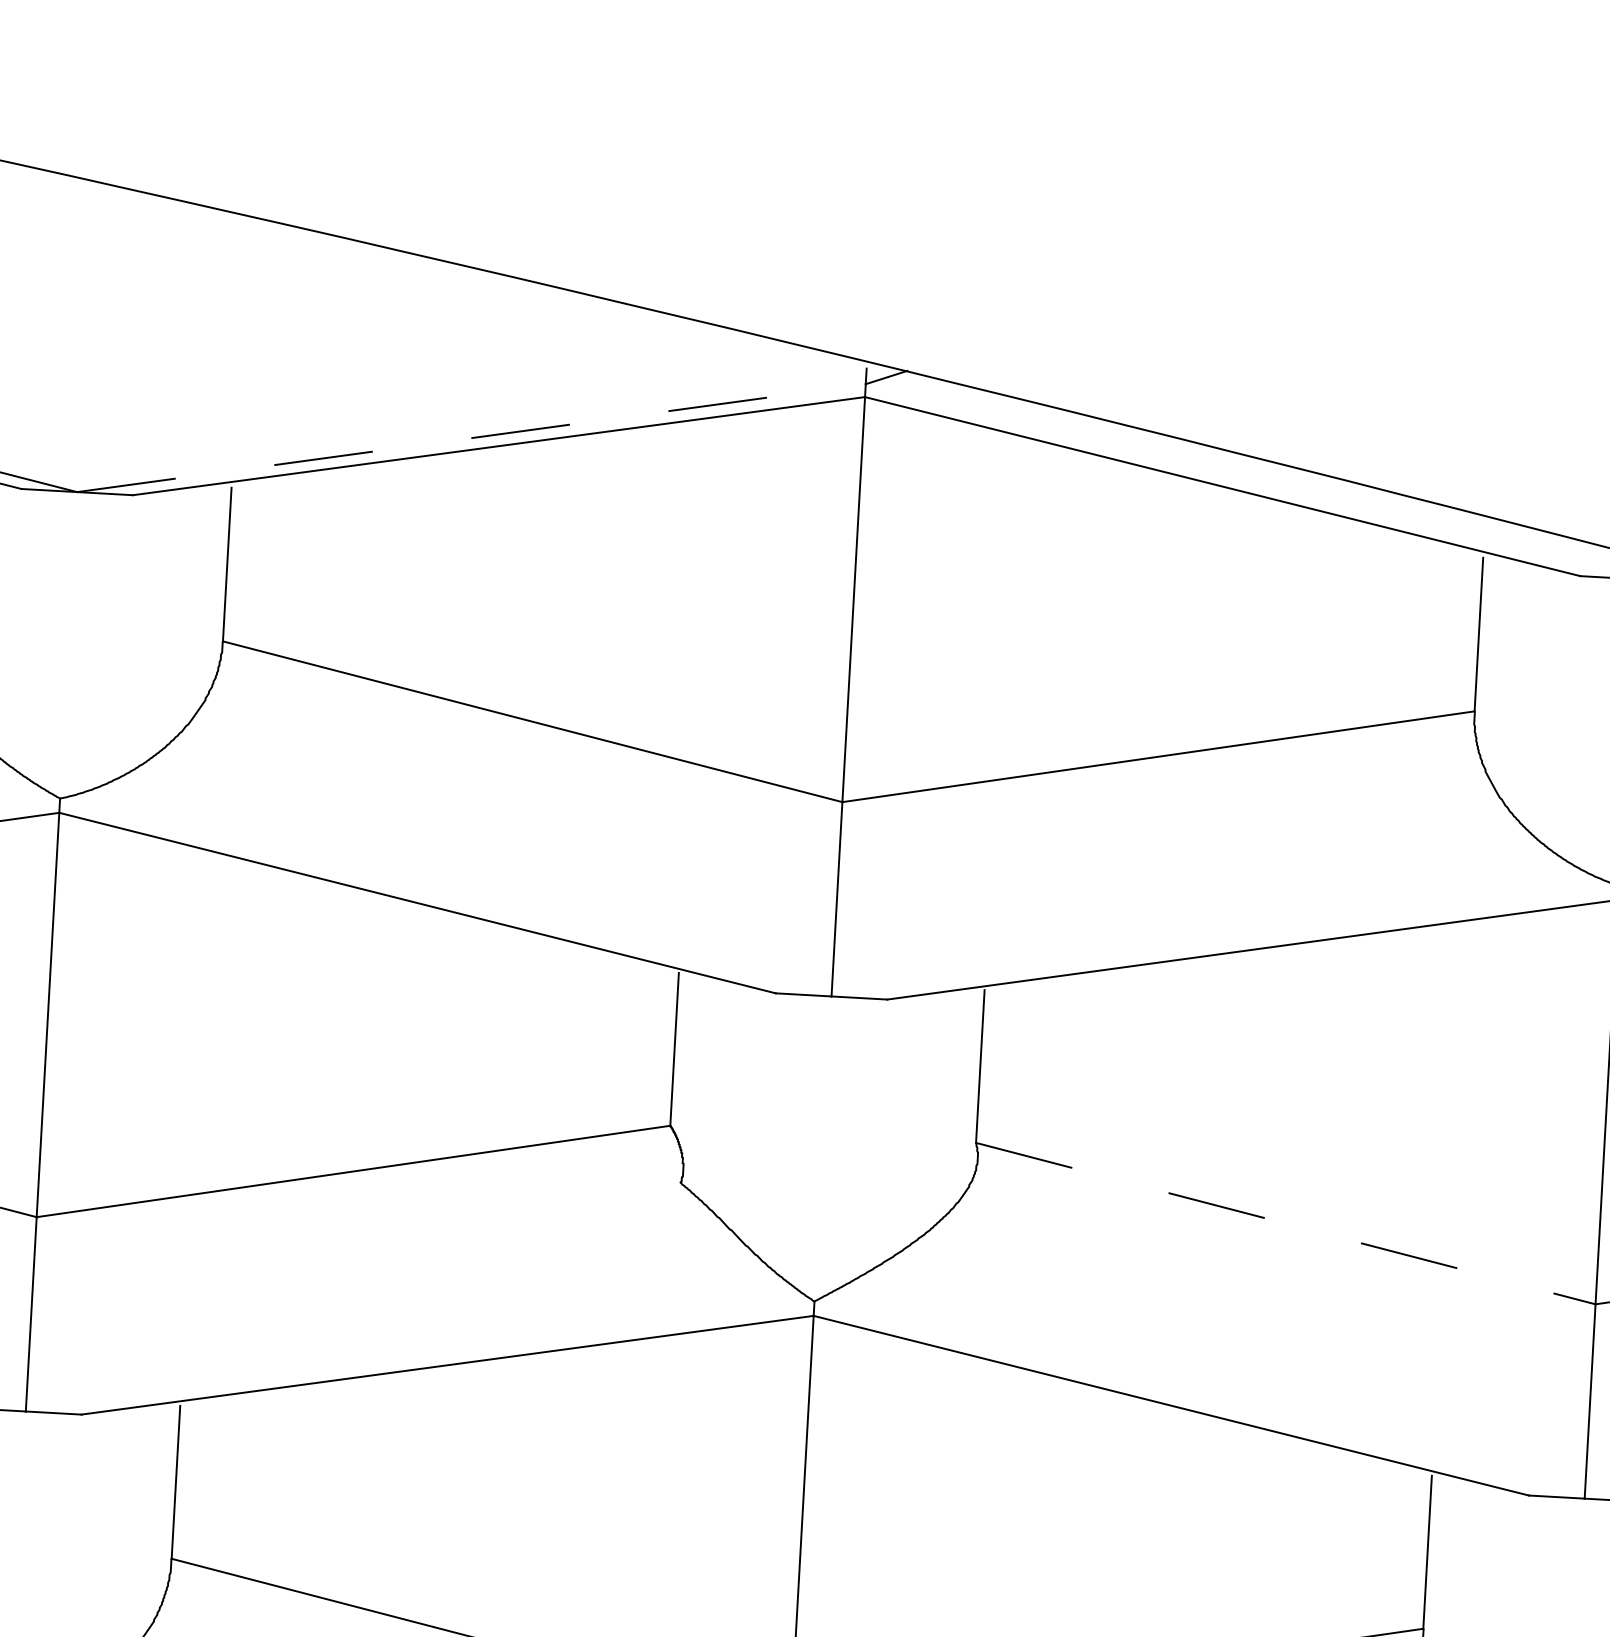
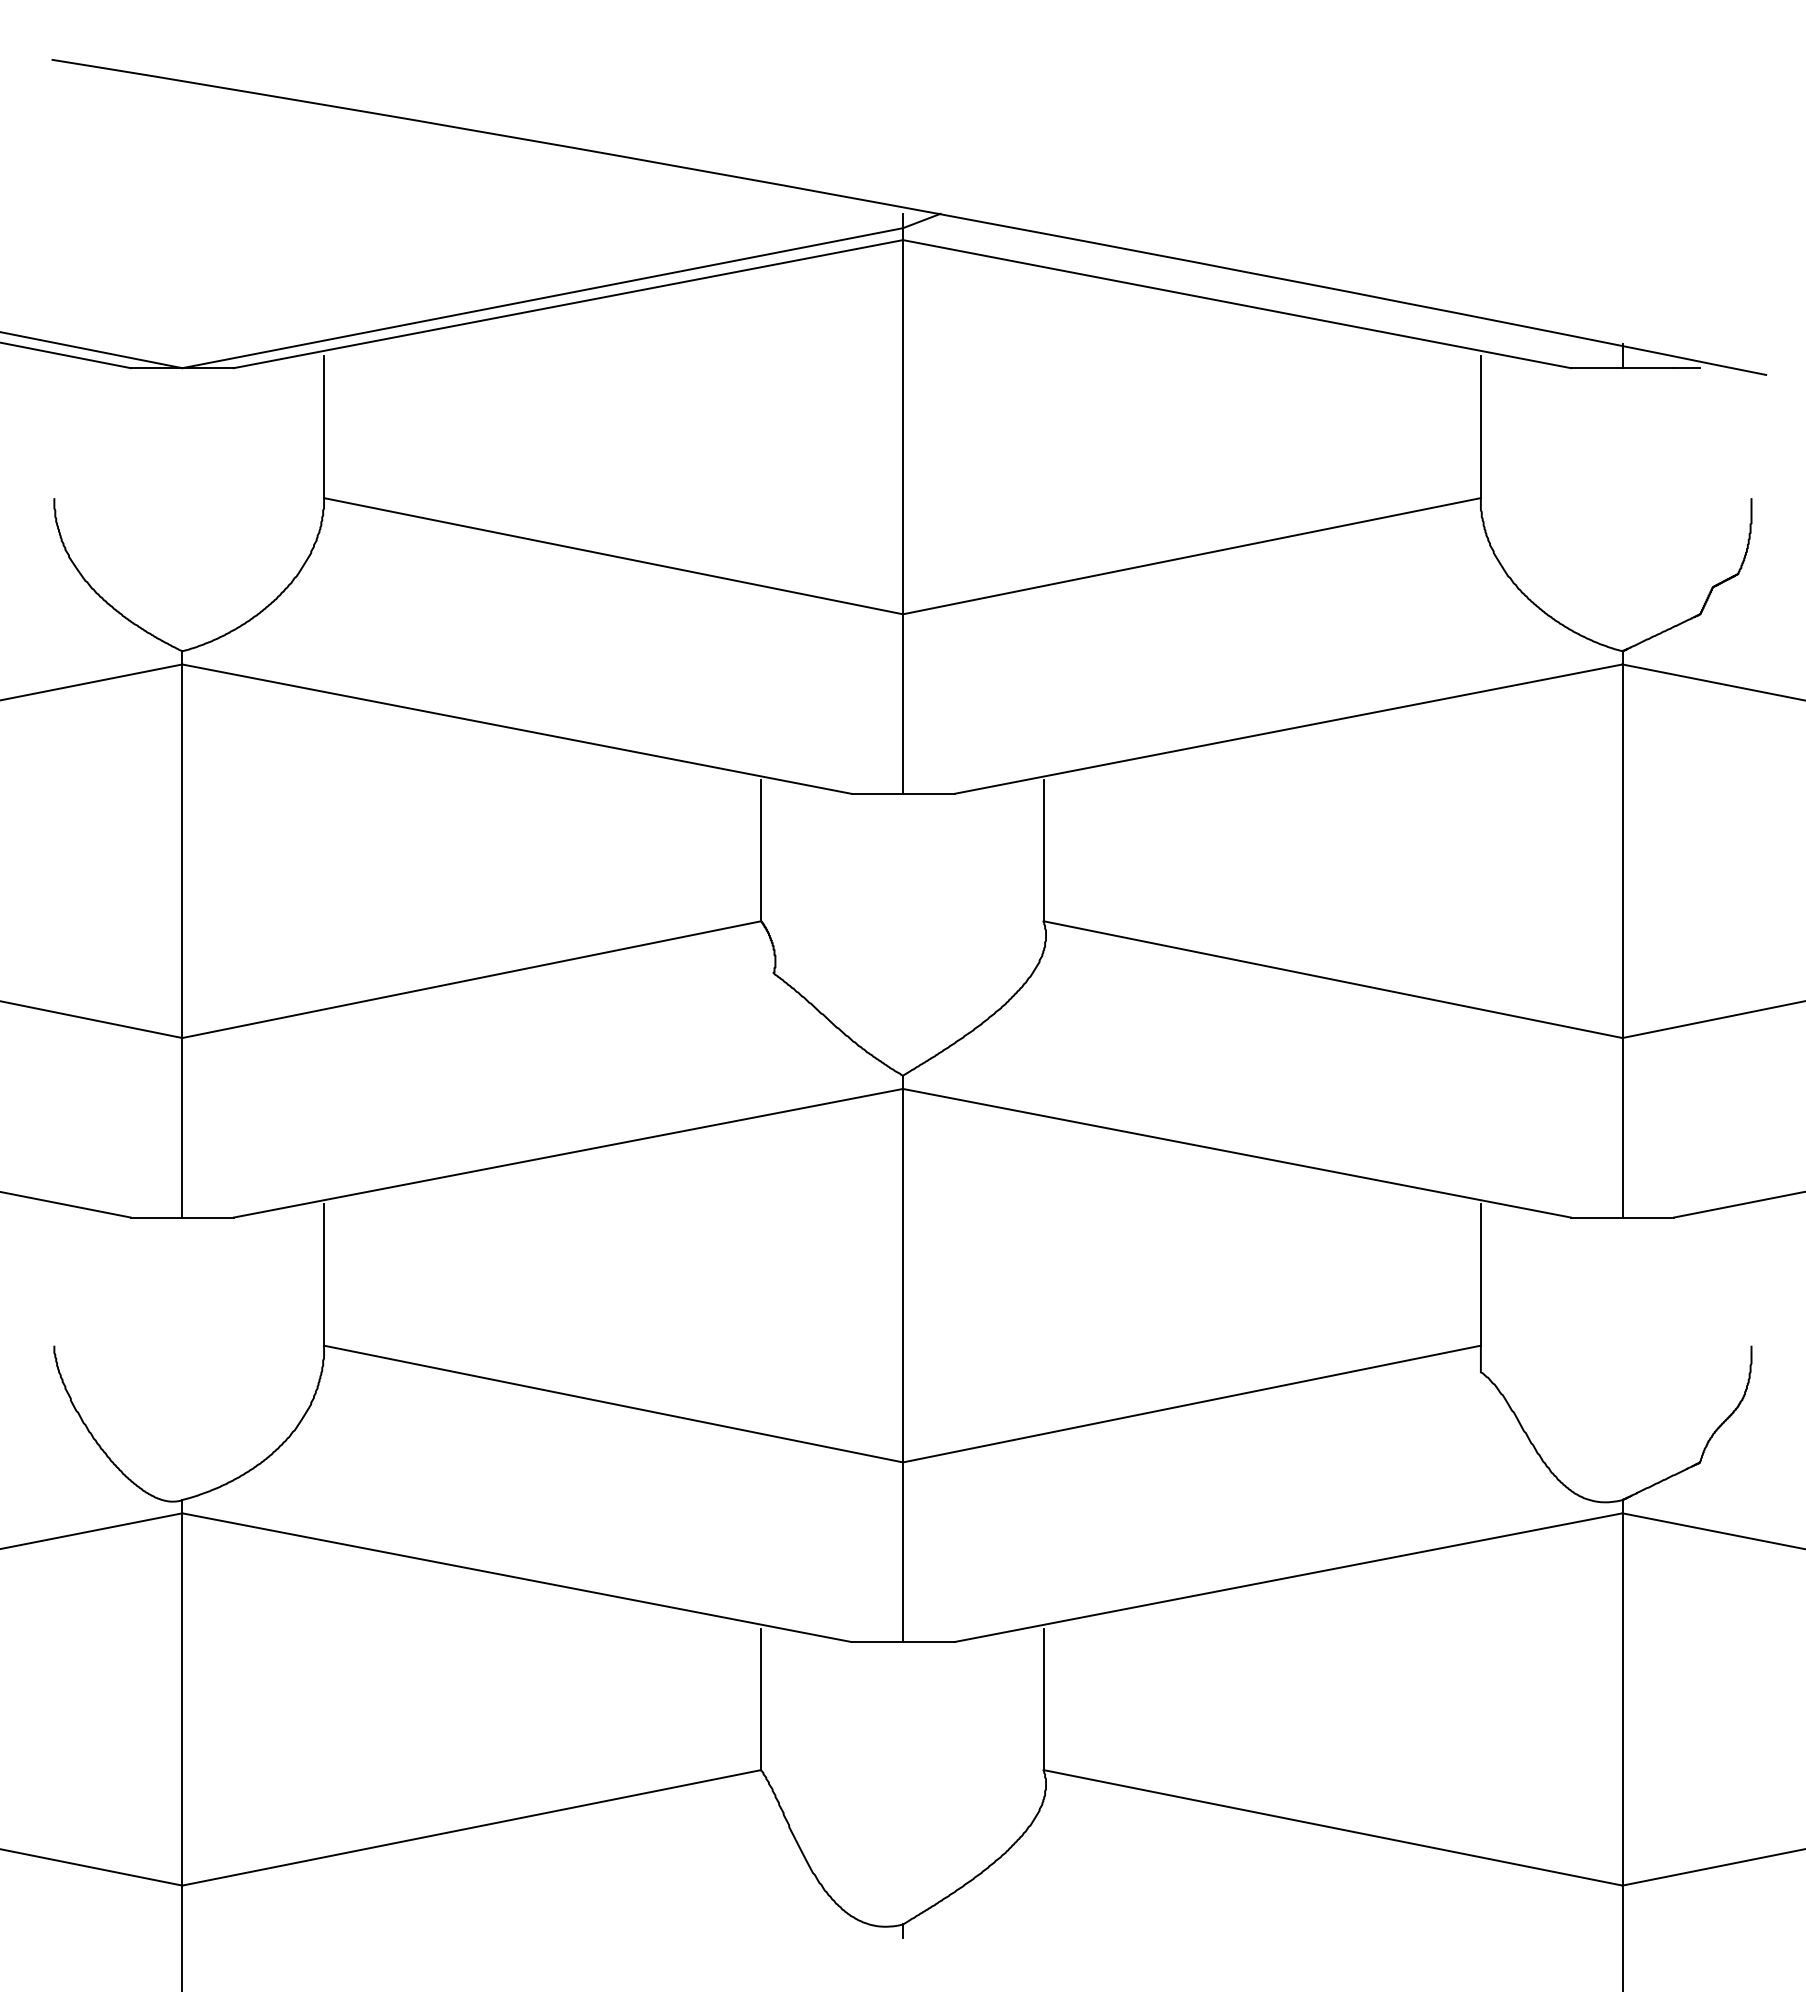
line: (472, 438) -> (543, 298), dashed -> solid
line: (1286, 1223) -> (1333, 979), dashed -> solid

